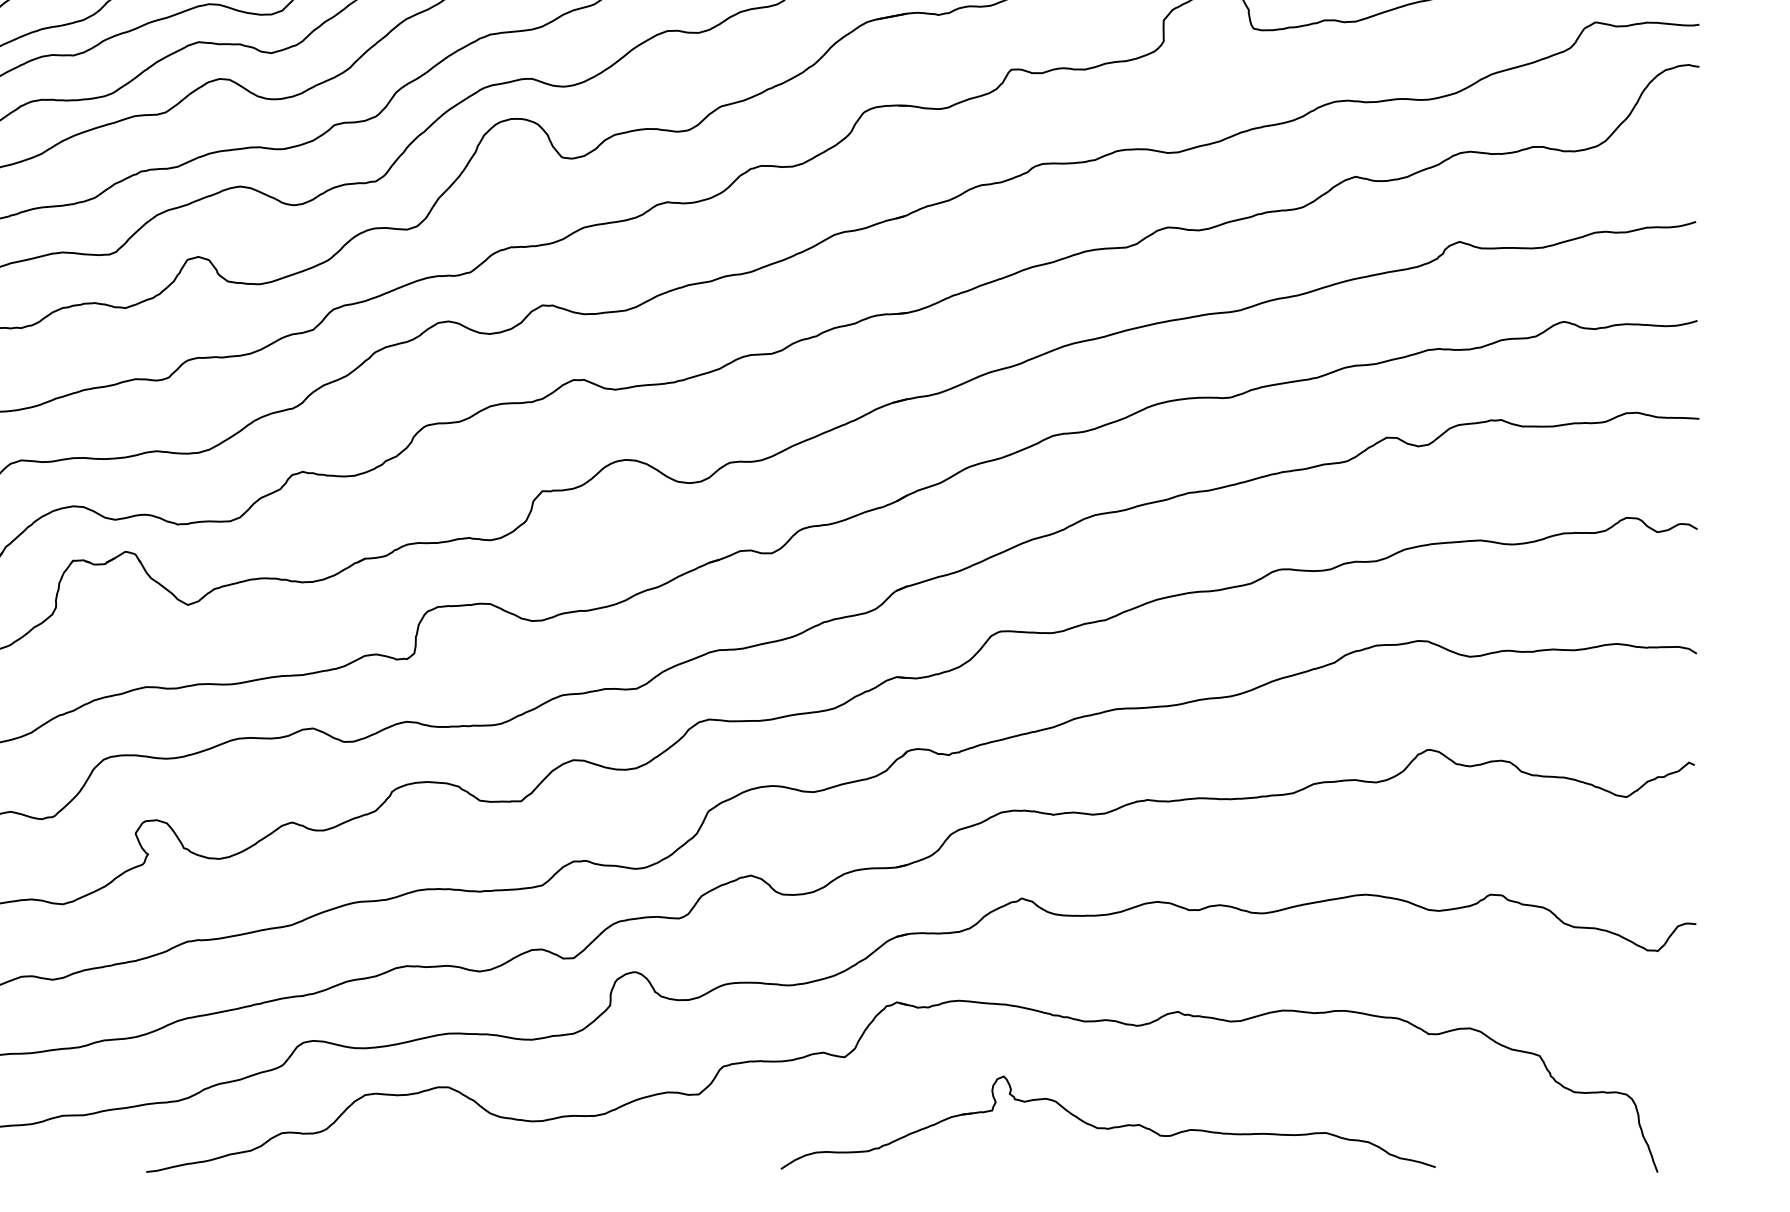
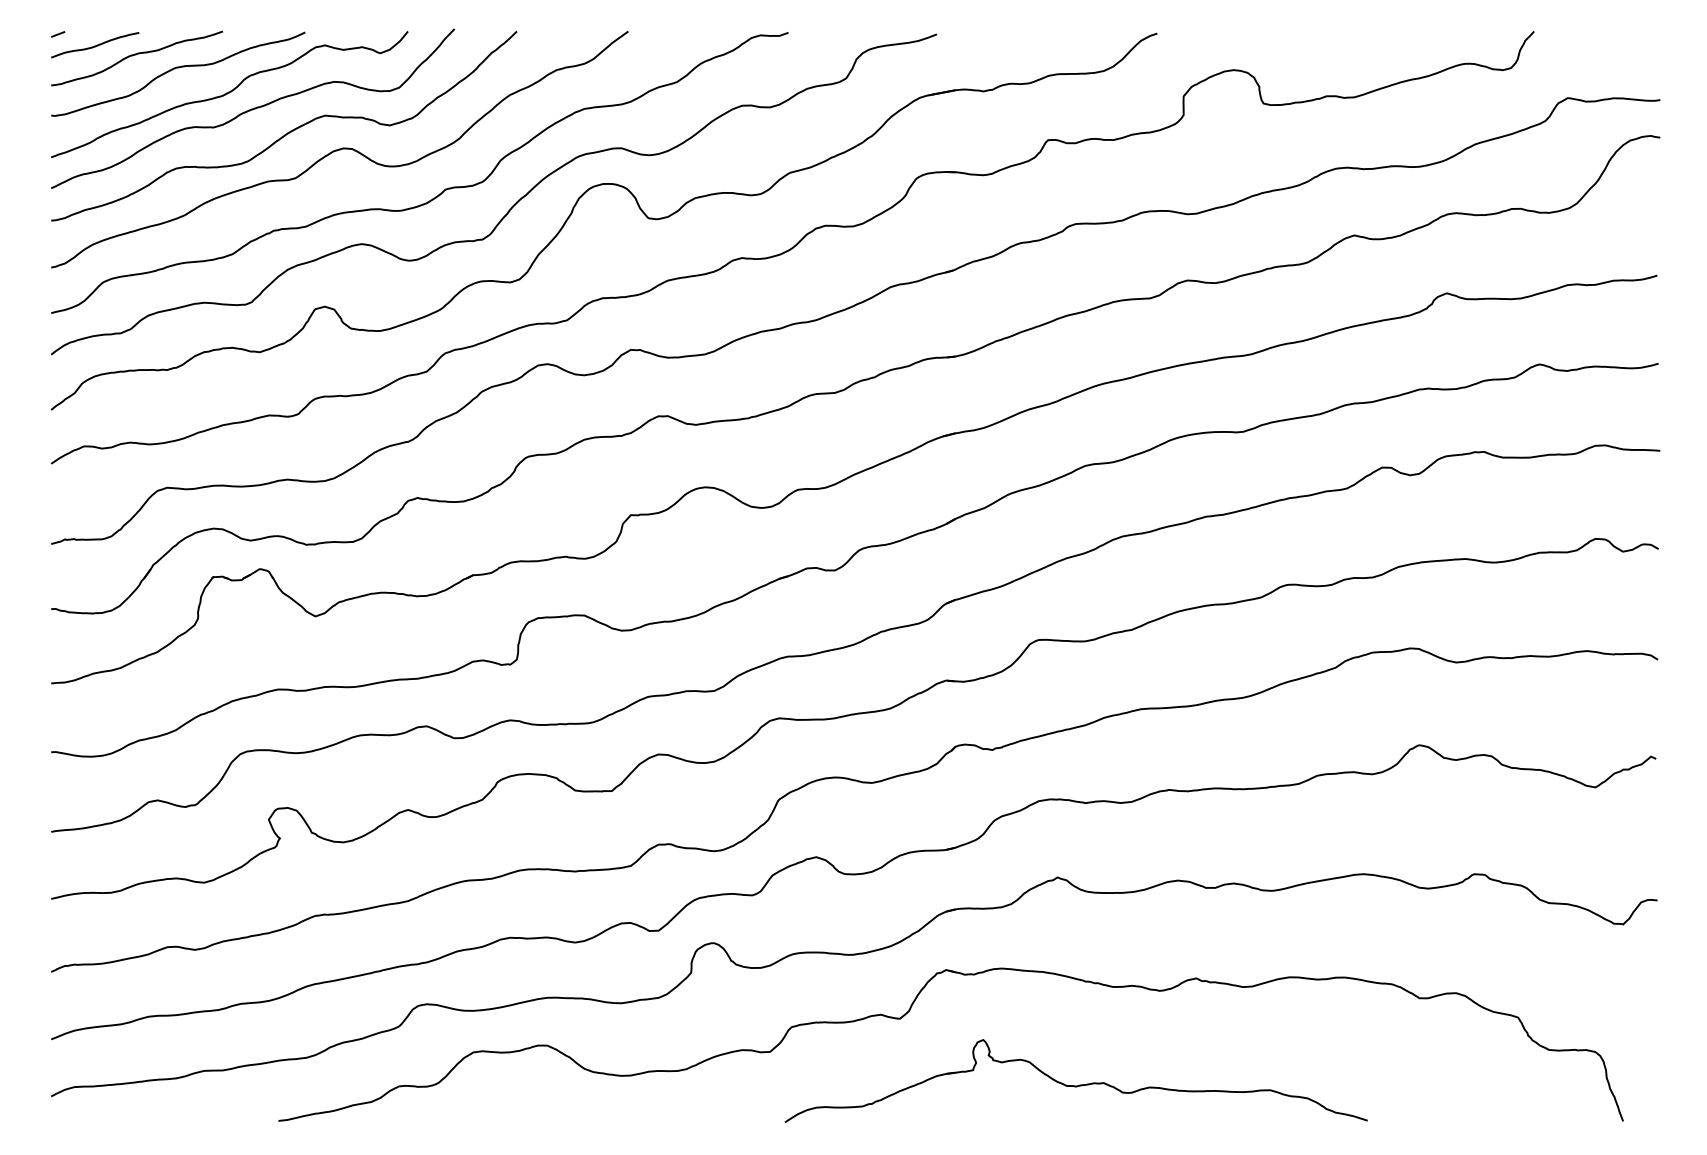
part: (1107, 1122) -> (1075, 1080), moved

